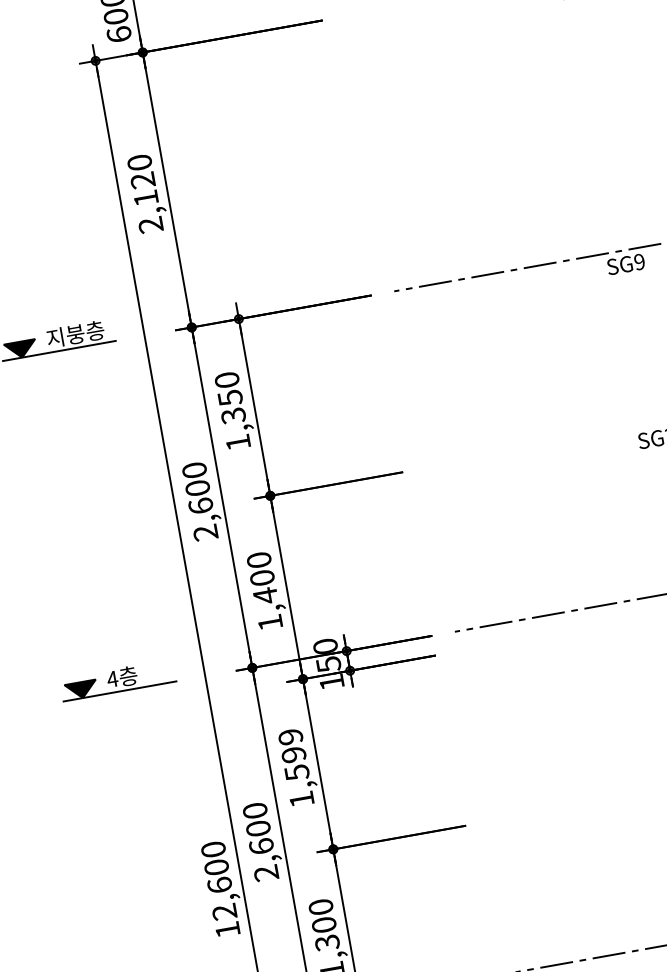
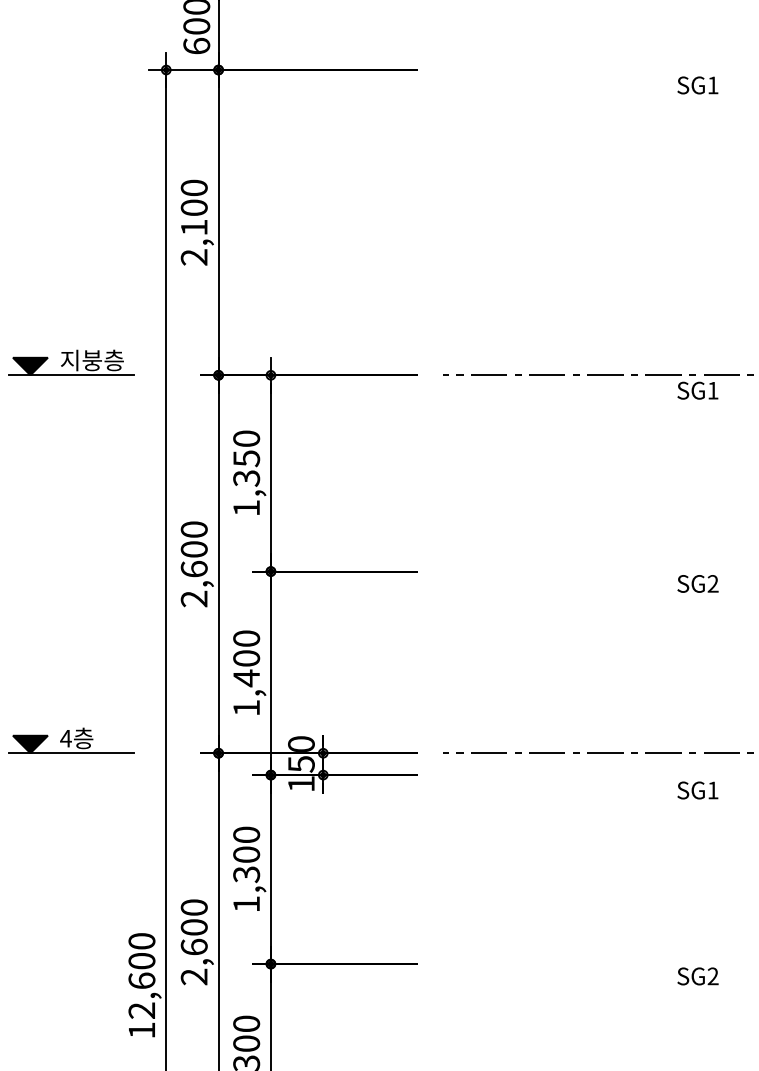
text: (142, 180) -> (193, 207), 2,120 -> 2,100
text: (639, 261) -> (712, 390), SG9 -> SG1
text: (293, 754) -> (246, 854), 1,599 -> 1,300

